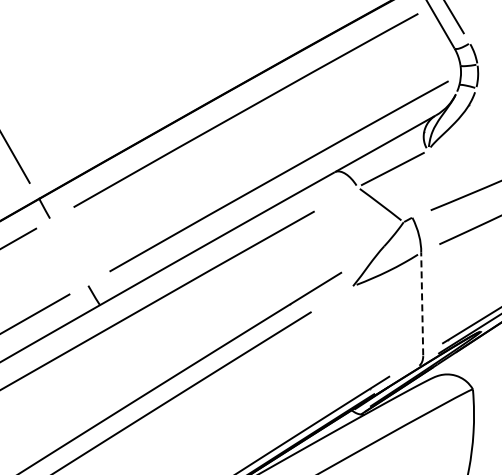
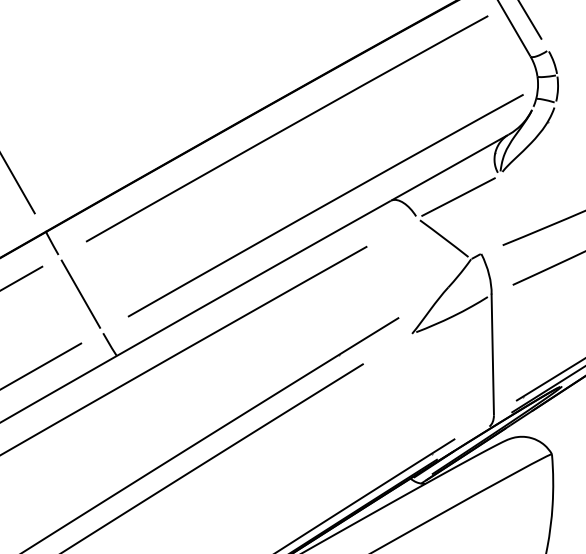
line: (68, 252) -> (80, 294), added
line: (422, 303) -> (493, 354), dashed -> solid

